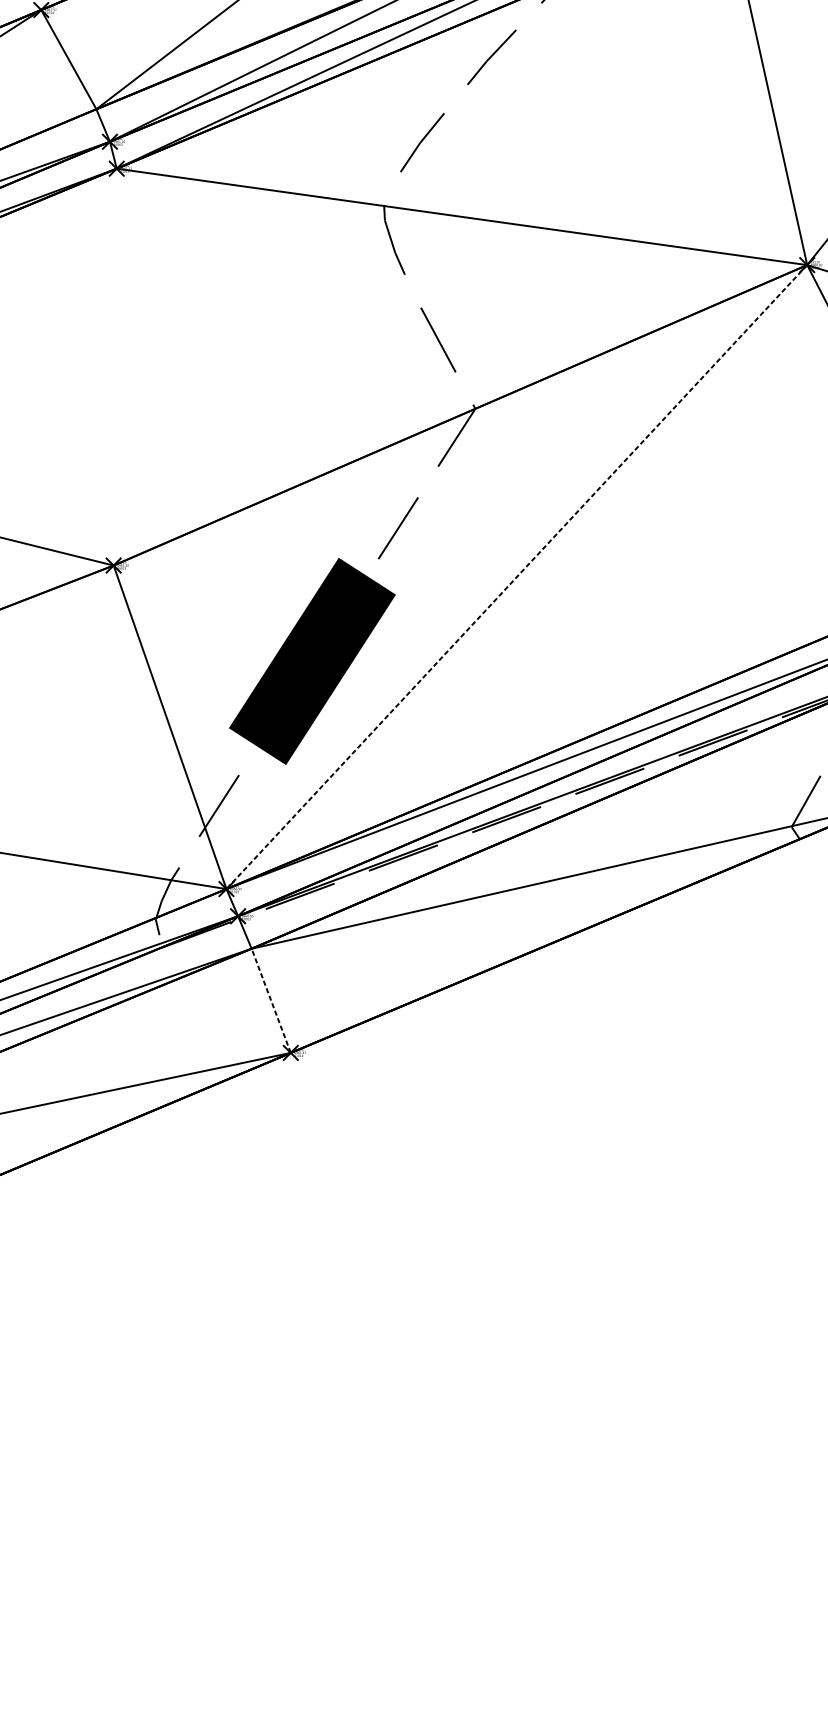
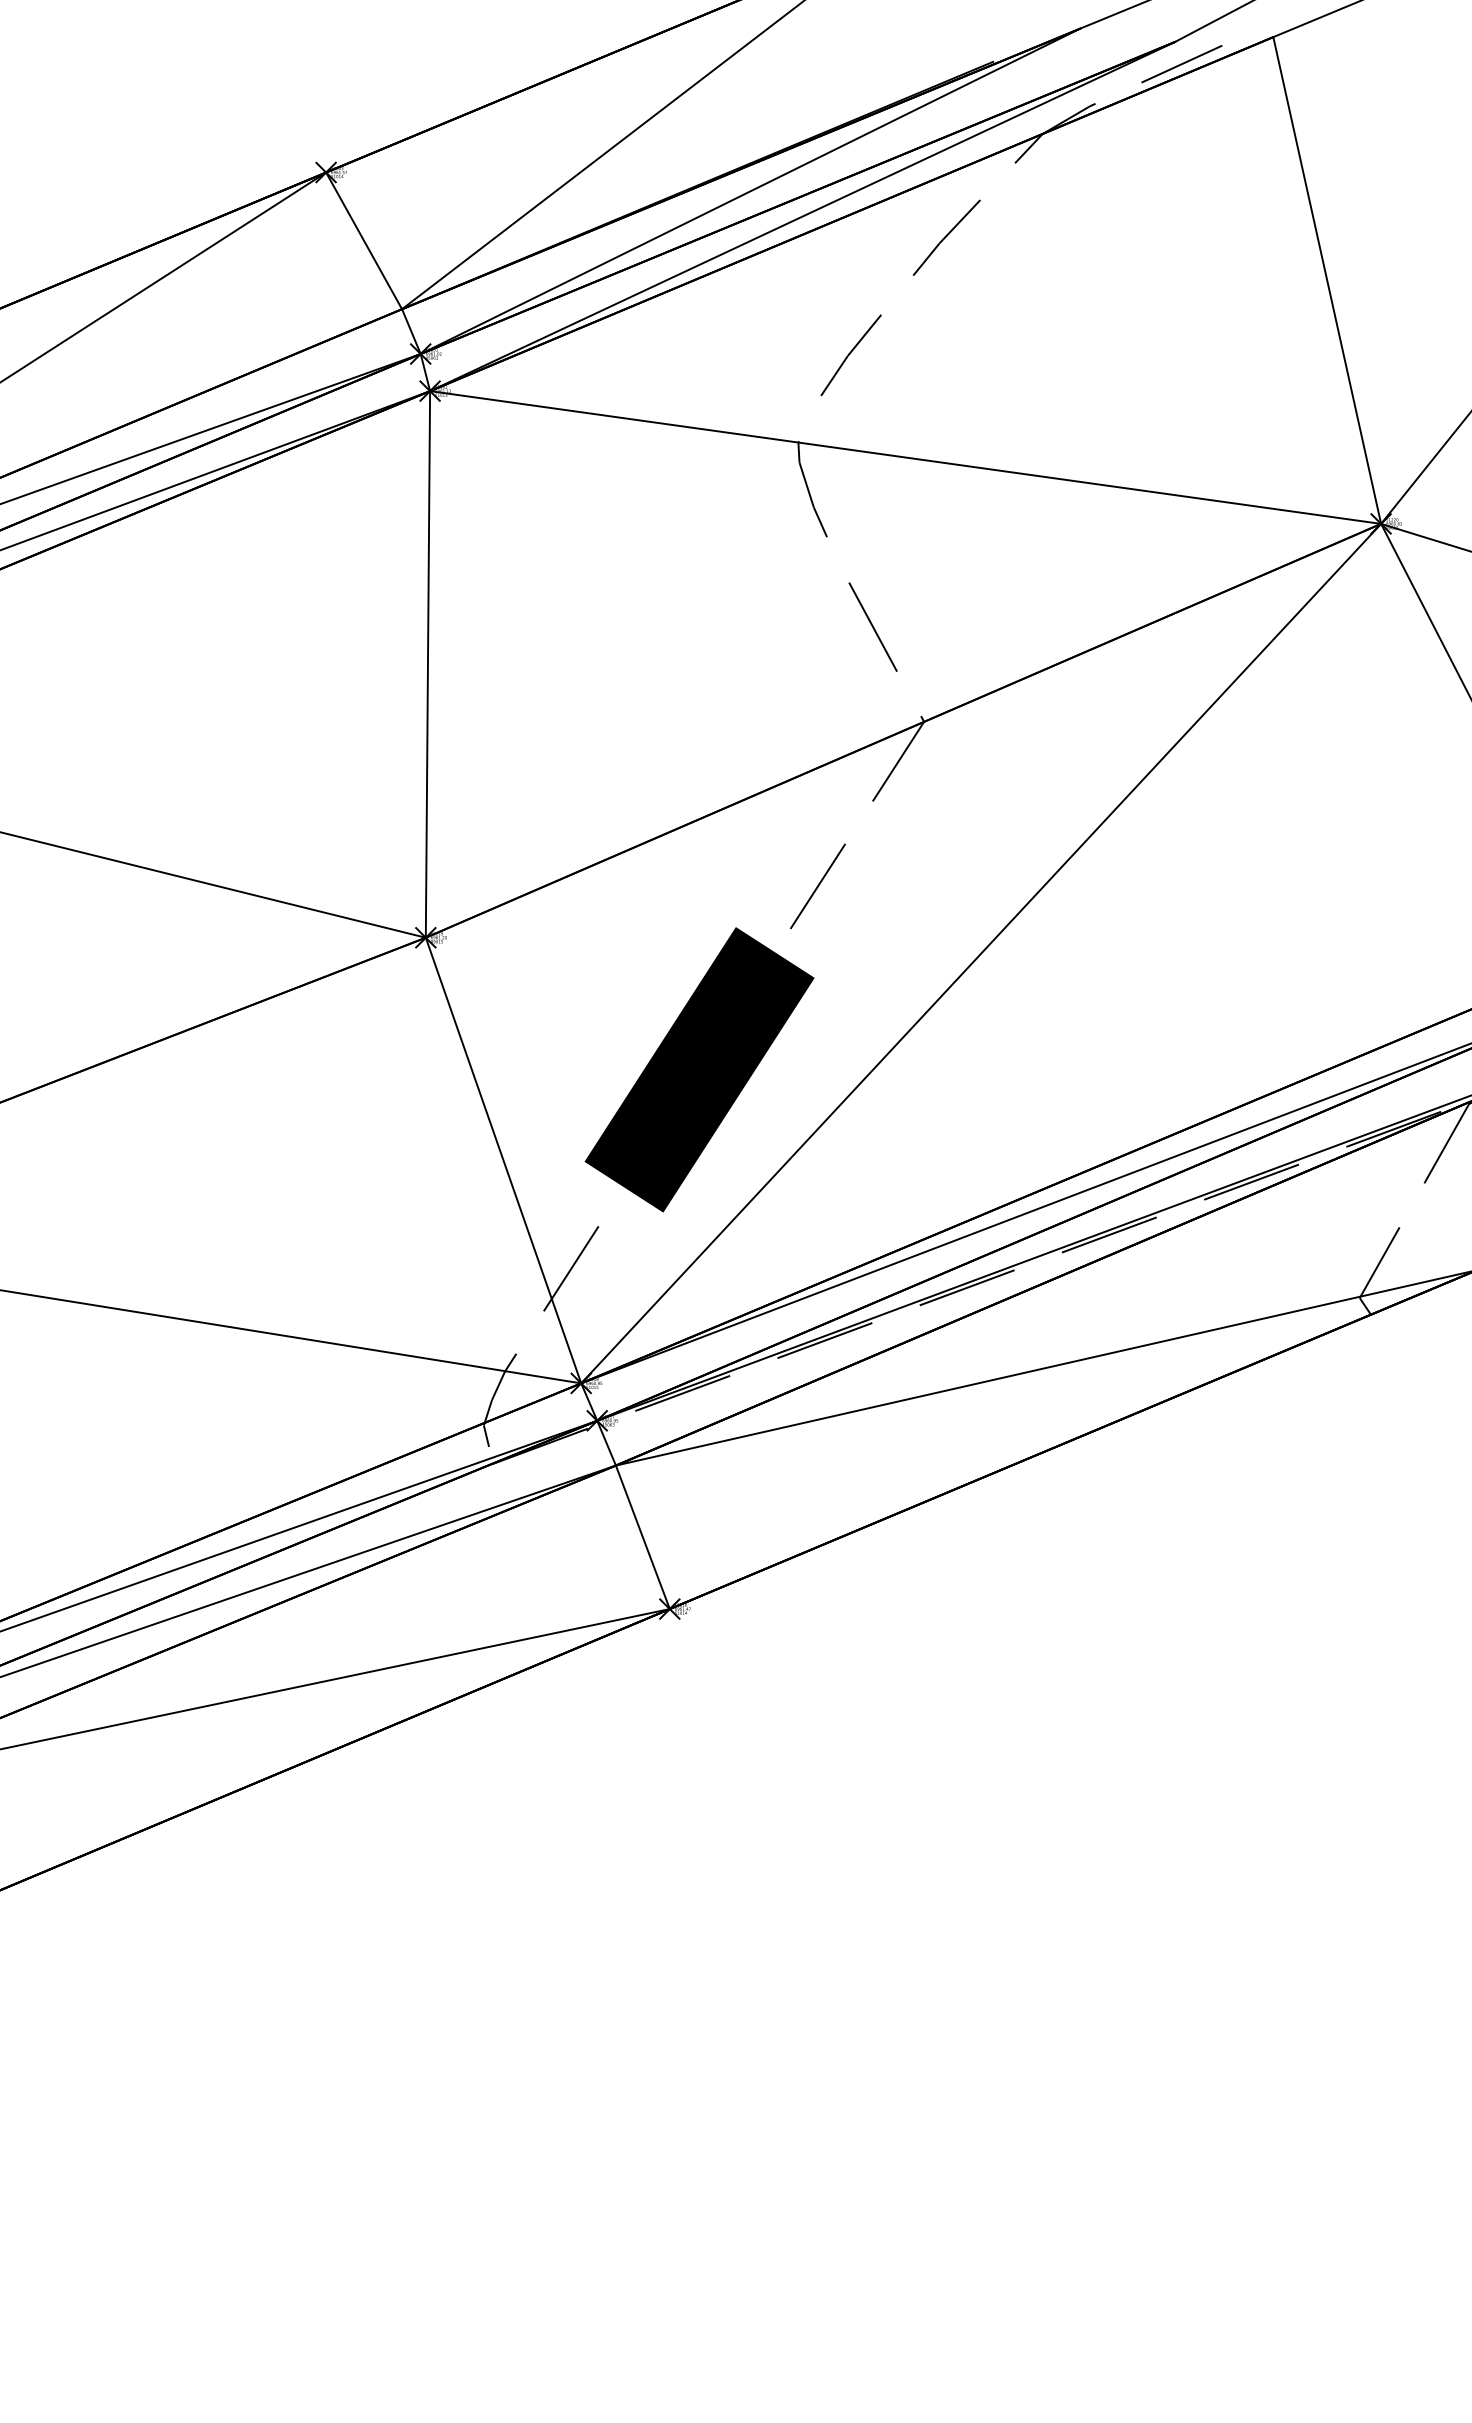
line: (114, 367) -> (427, 664), added
line: (516, 577) -> (980, 954), dashed -> solid
line: (270, 1000) -> (642, 1537), dashed -> solid

